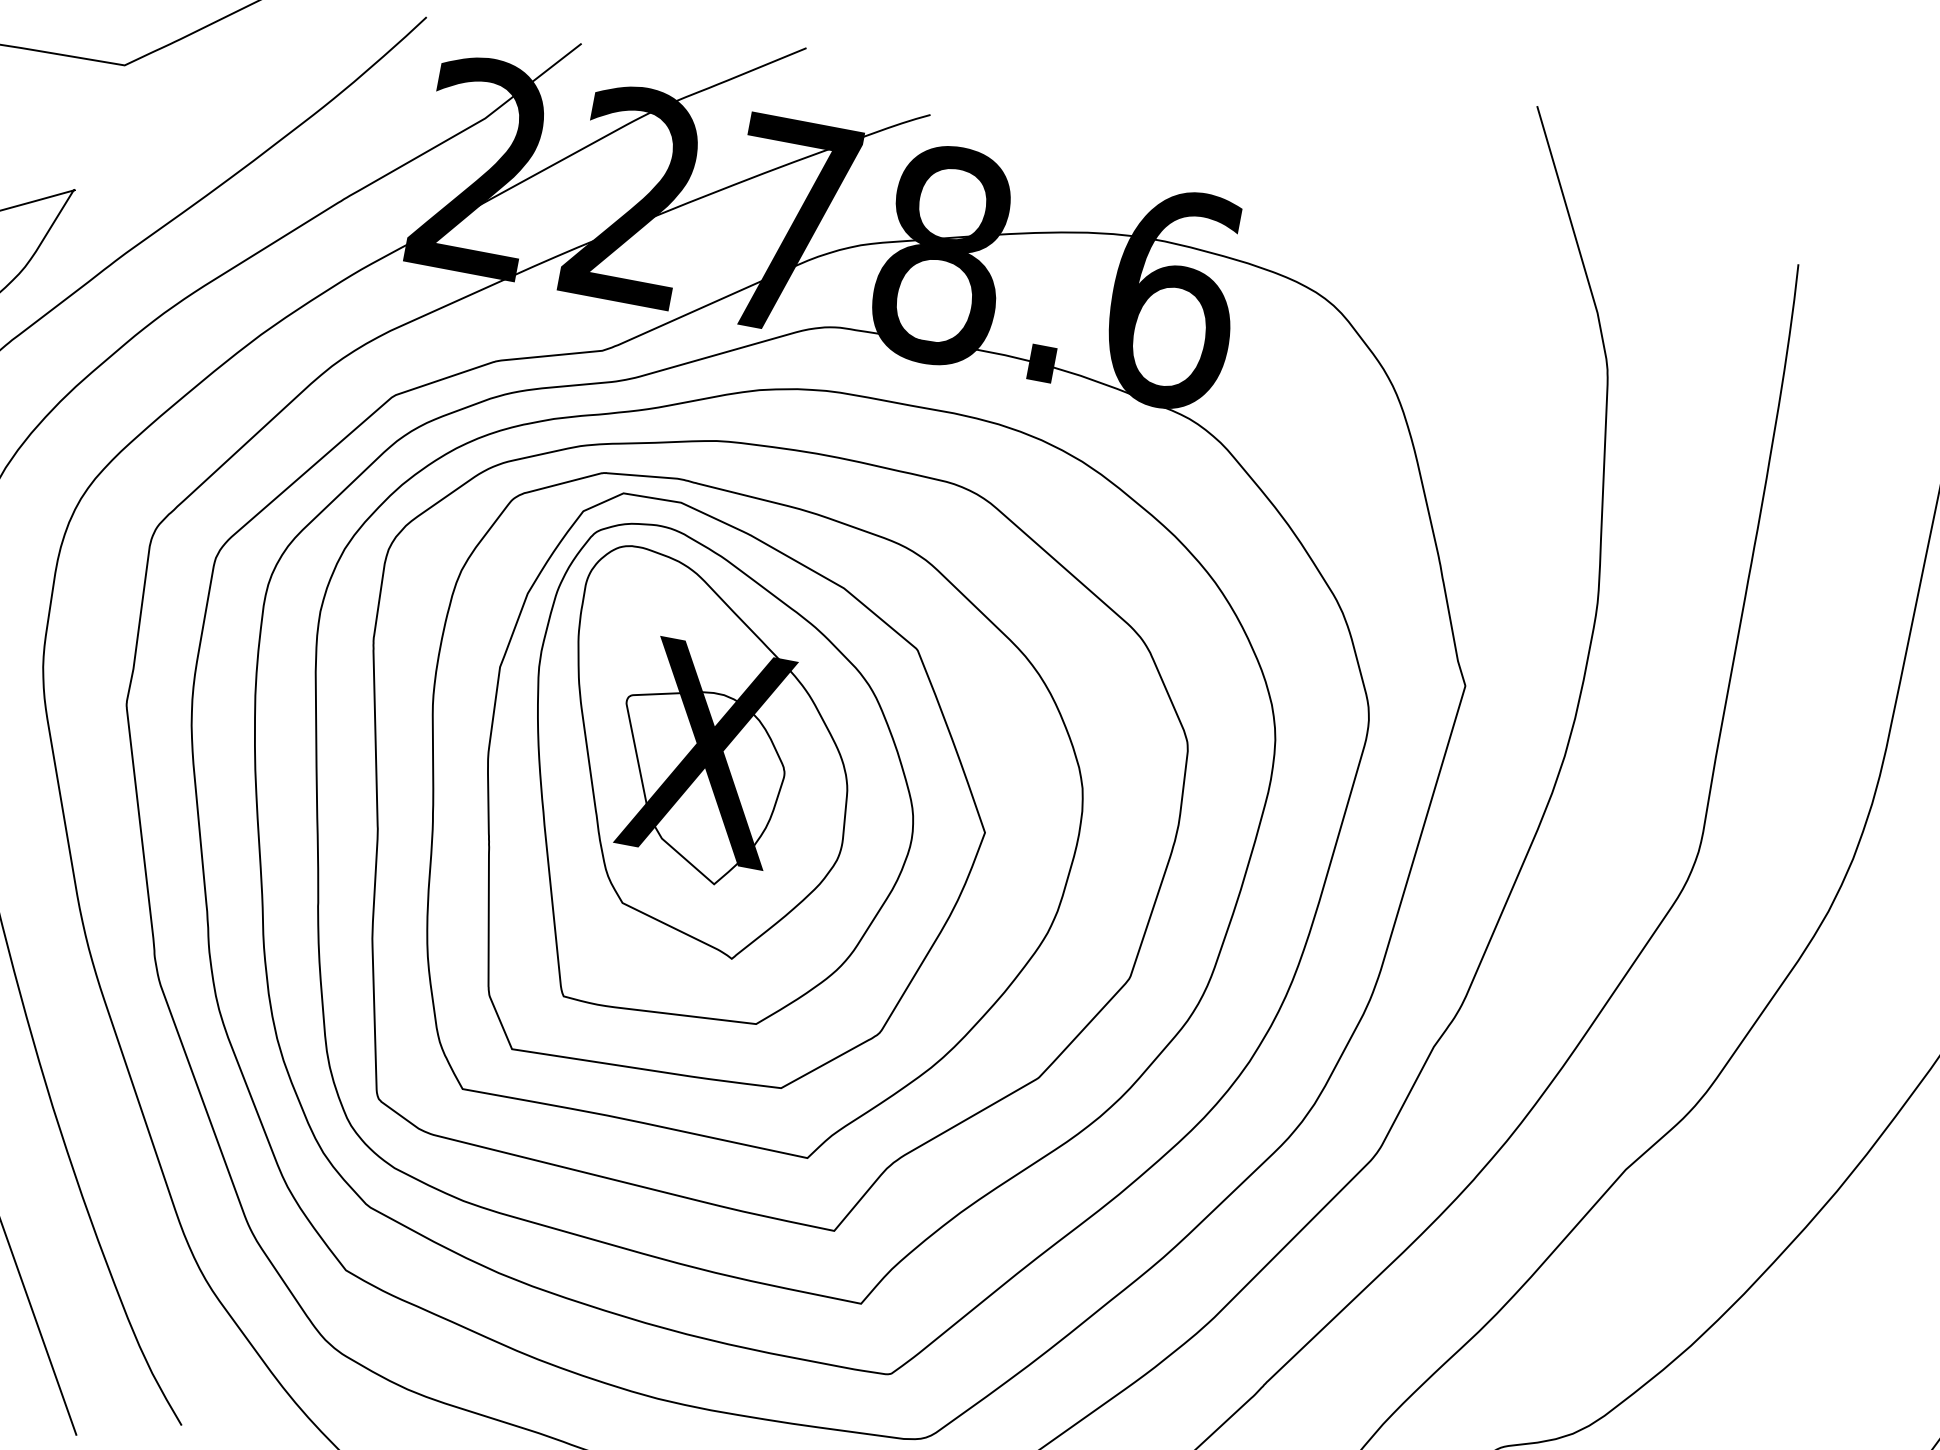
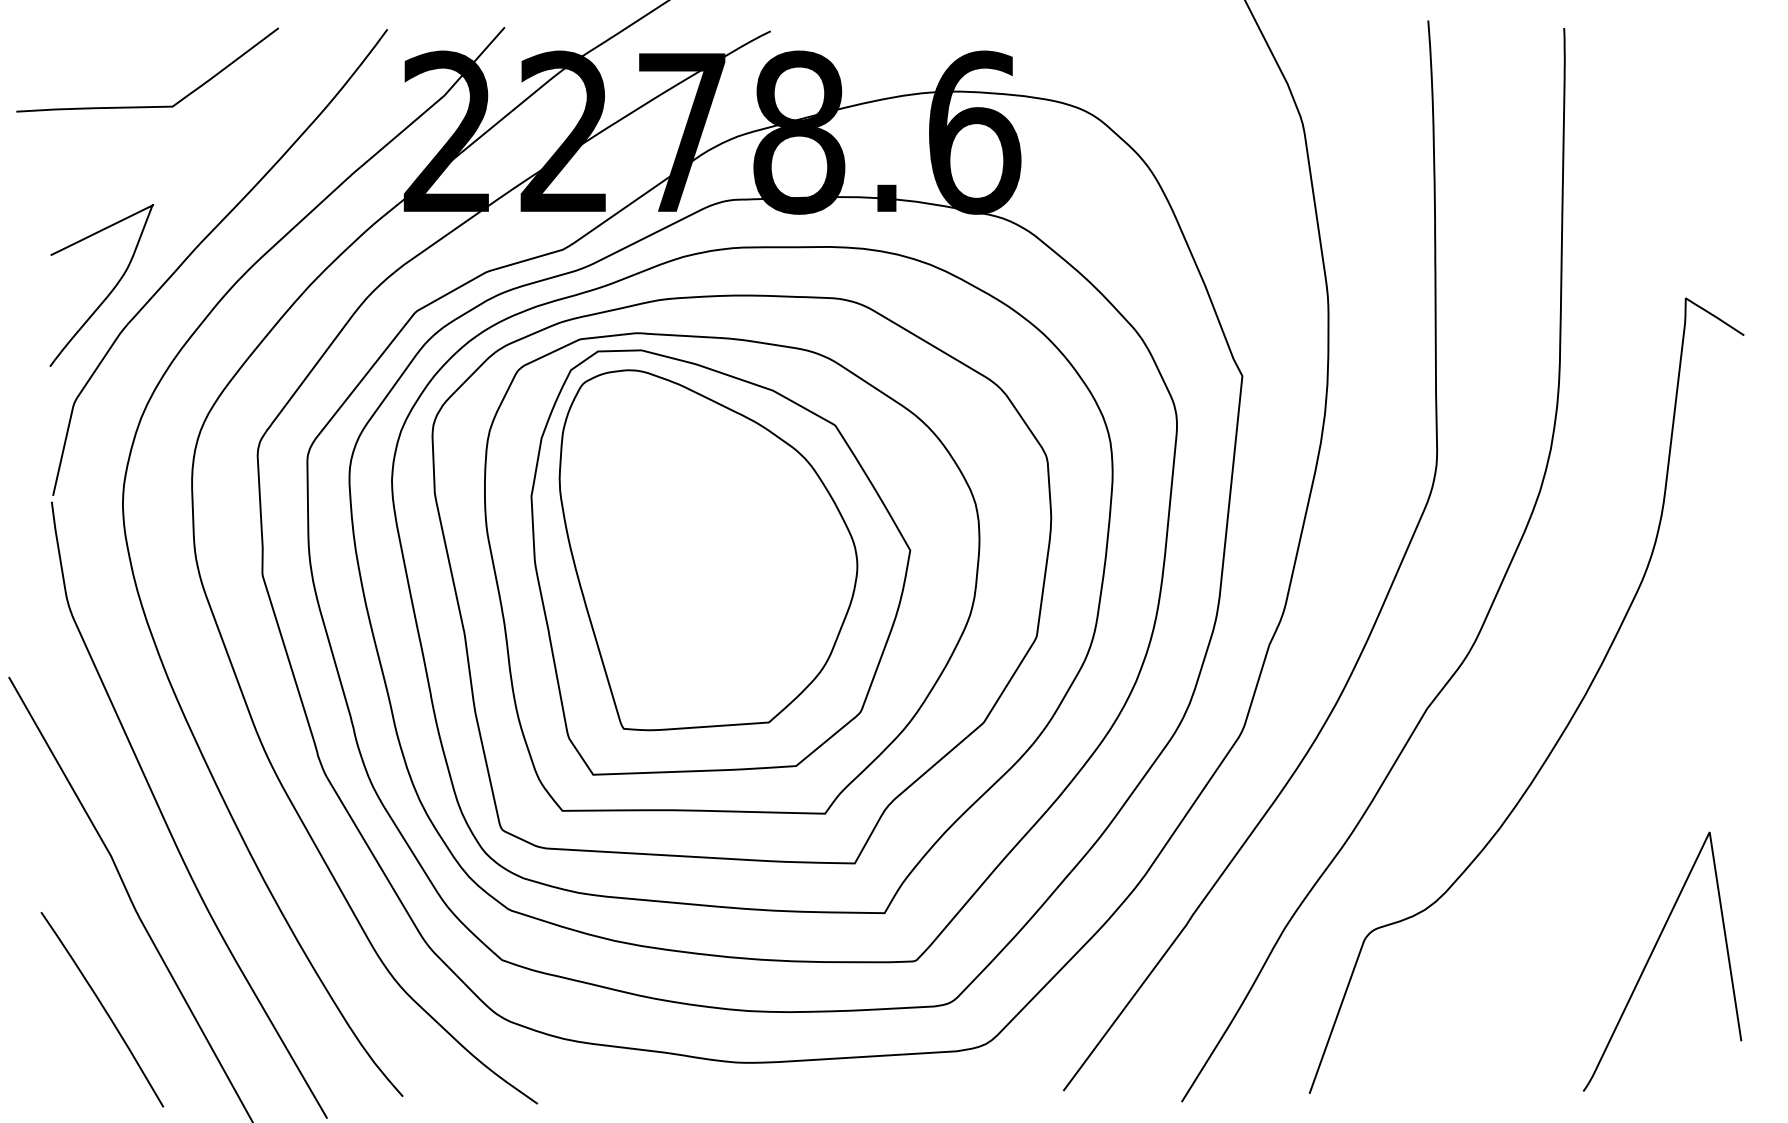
part: (705, 756) -> (694, 533), removed

